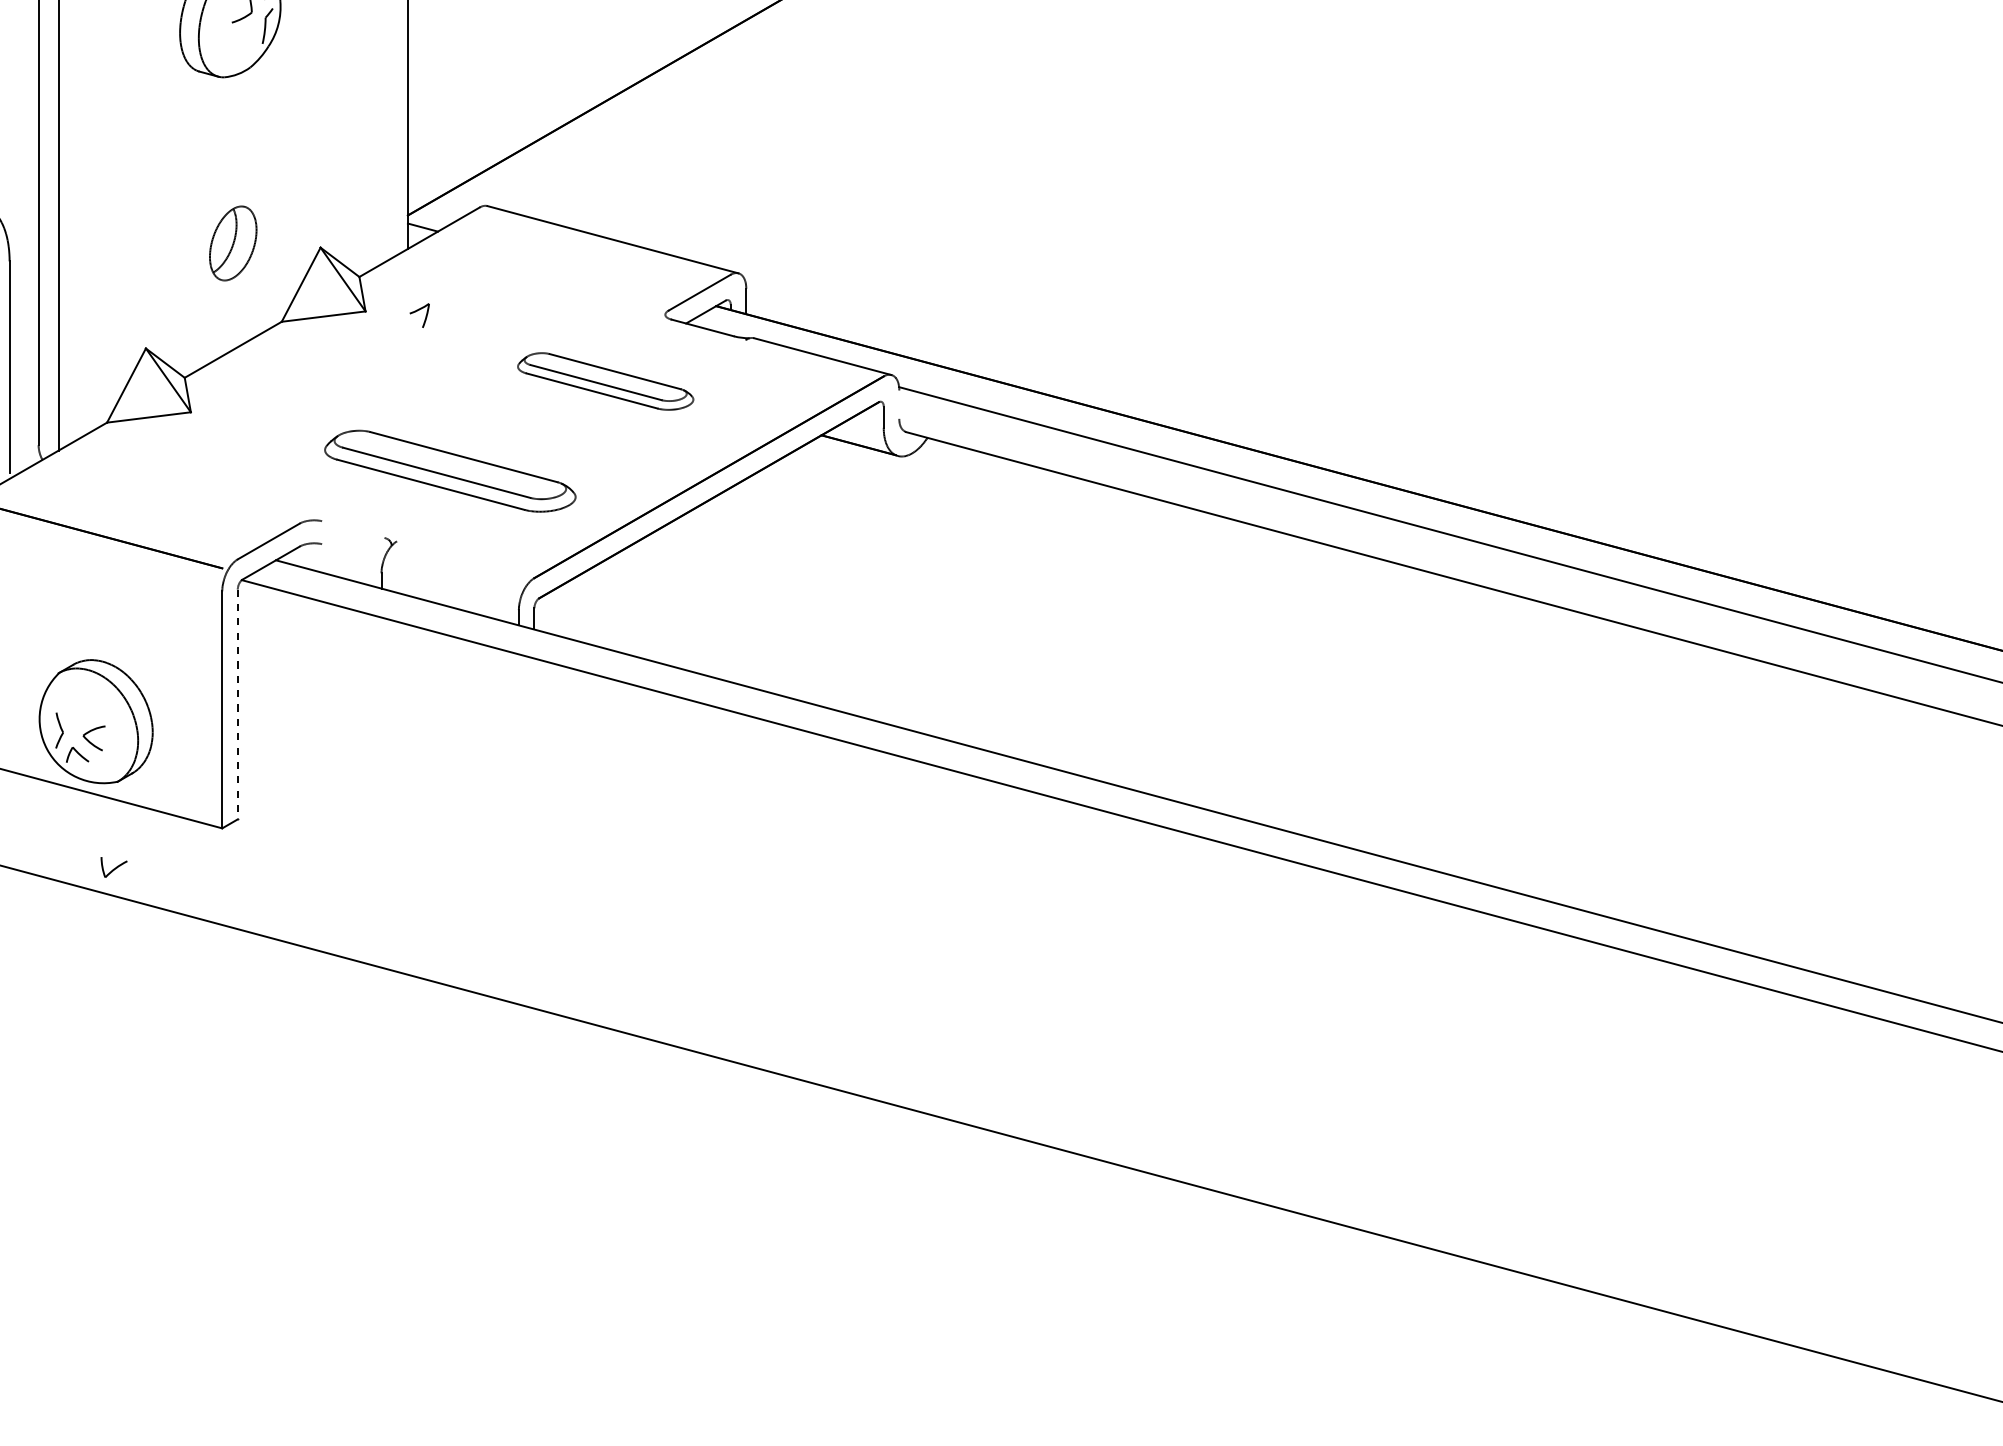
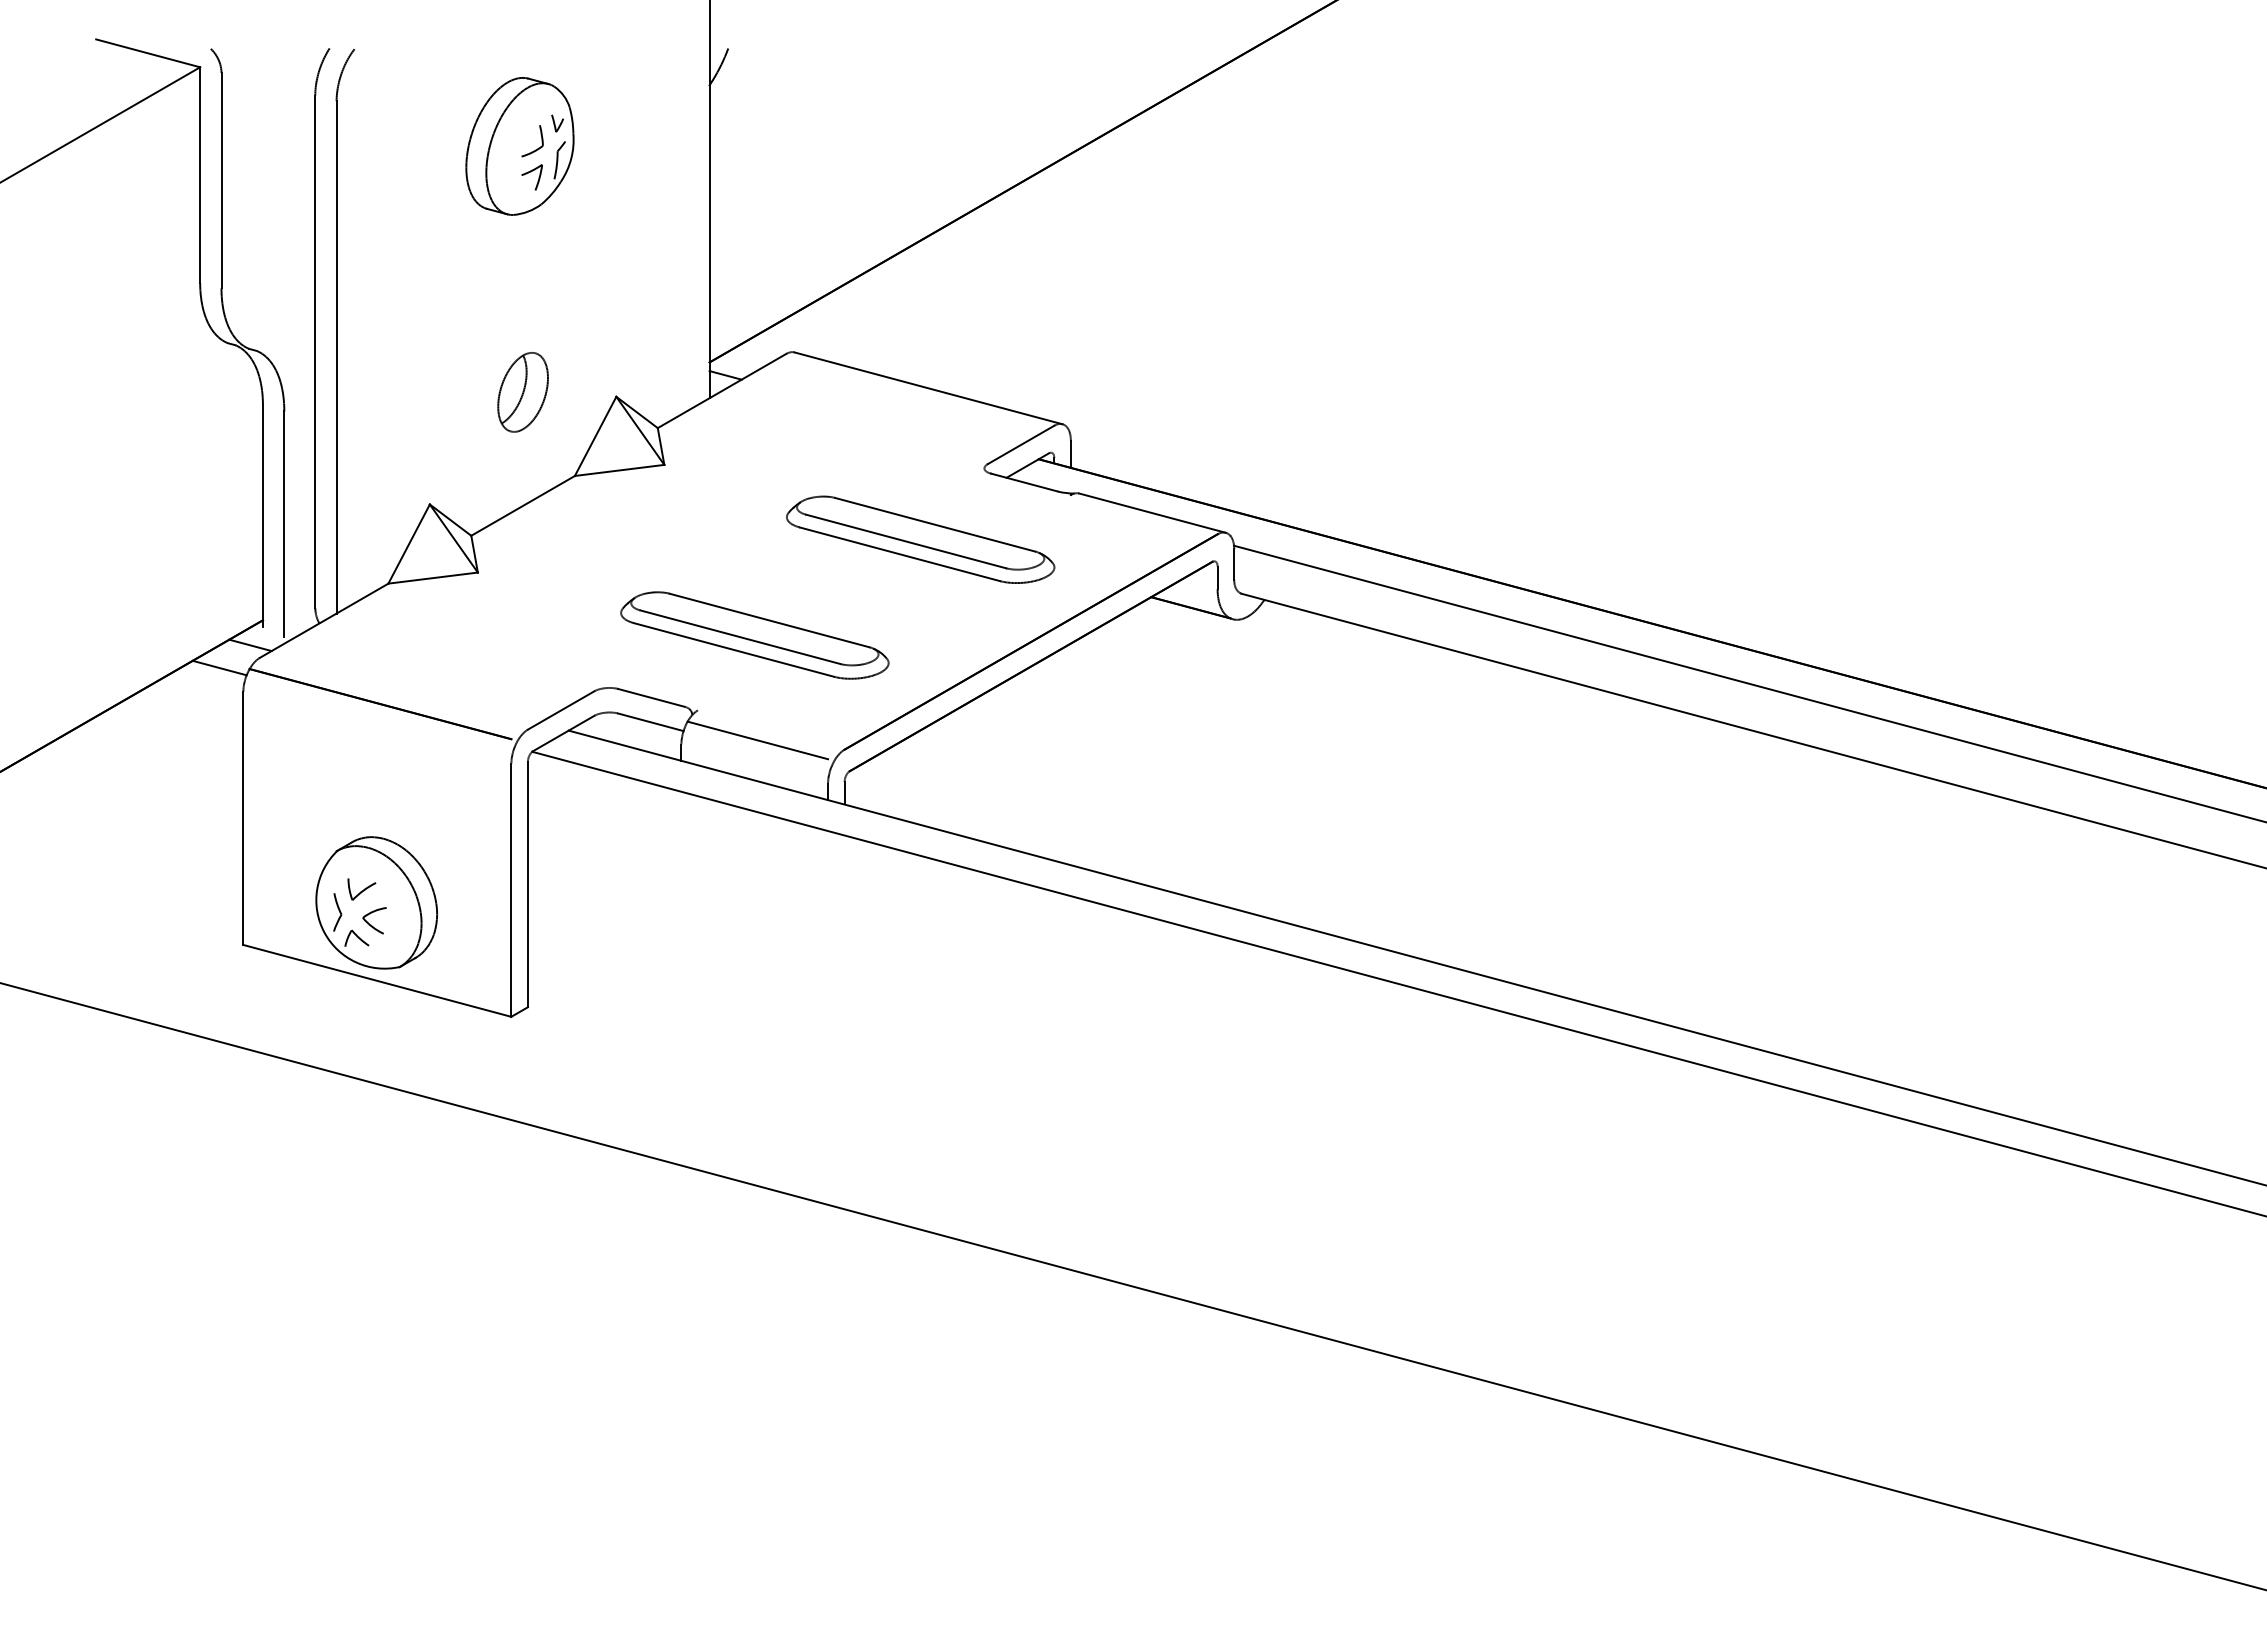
part: (419, 315) -> (531, 177), moved
part: (605, 381) -> (920, 539), size x1.43
line: (899, 404) -> (1234, 564), added
line: (352, 529) -> (650, 697), added
line: (352, 552) -> (650, 722), added
line: (452, 569) -> (757, 740), added
line: (237, 704) -> (527, 884), dashed -> solid
part: (113, 867) -> (361, 889), moved

